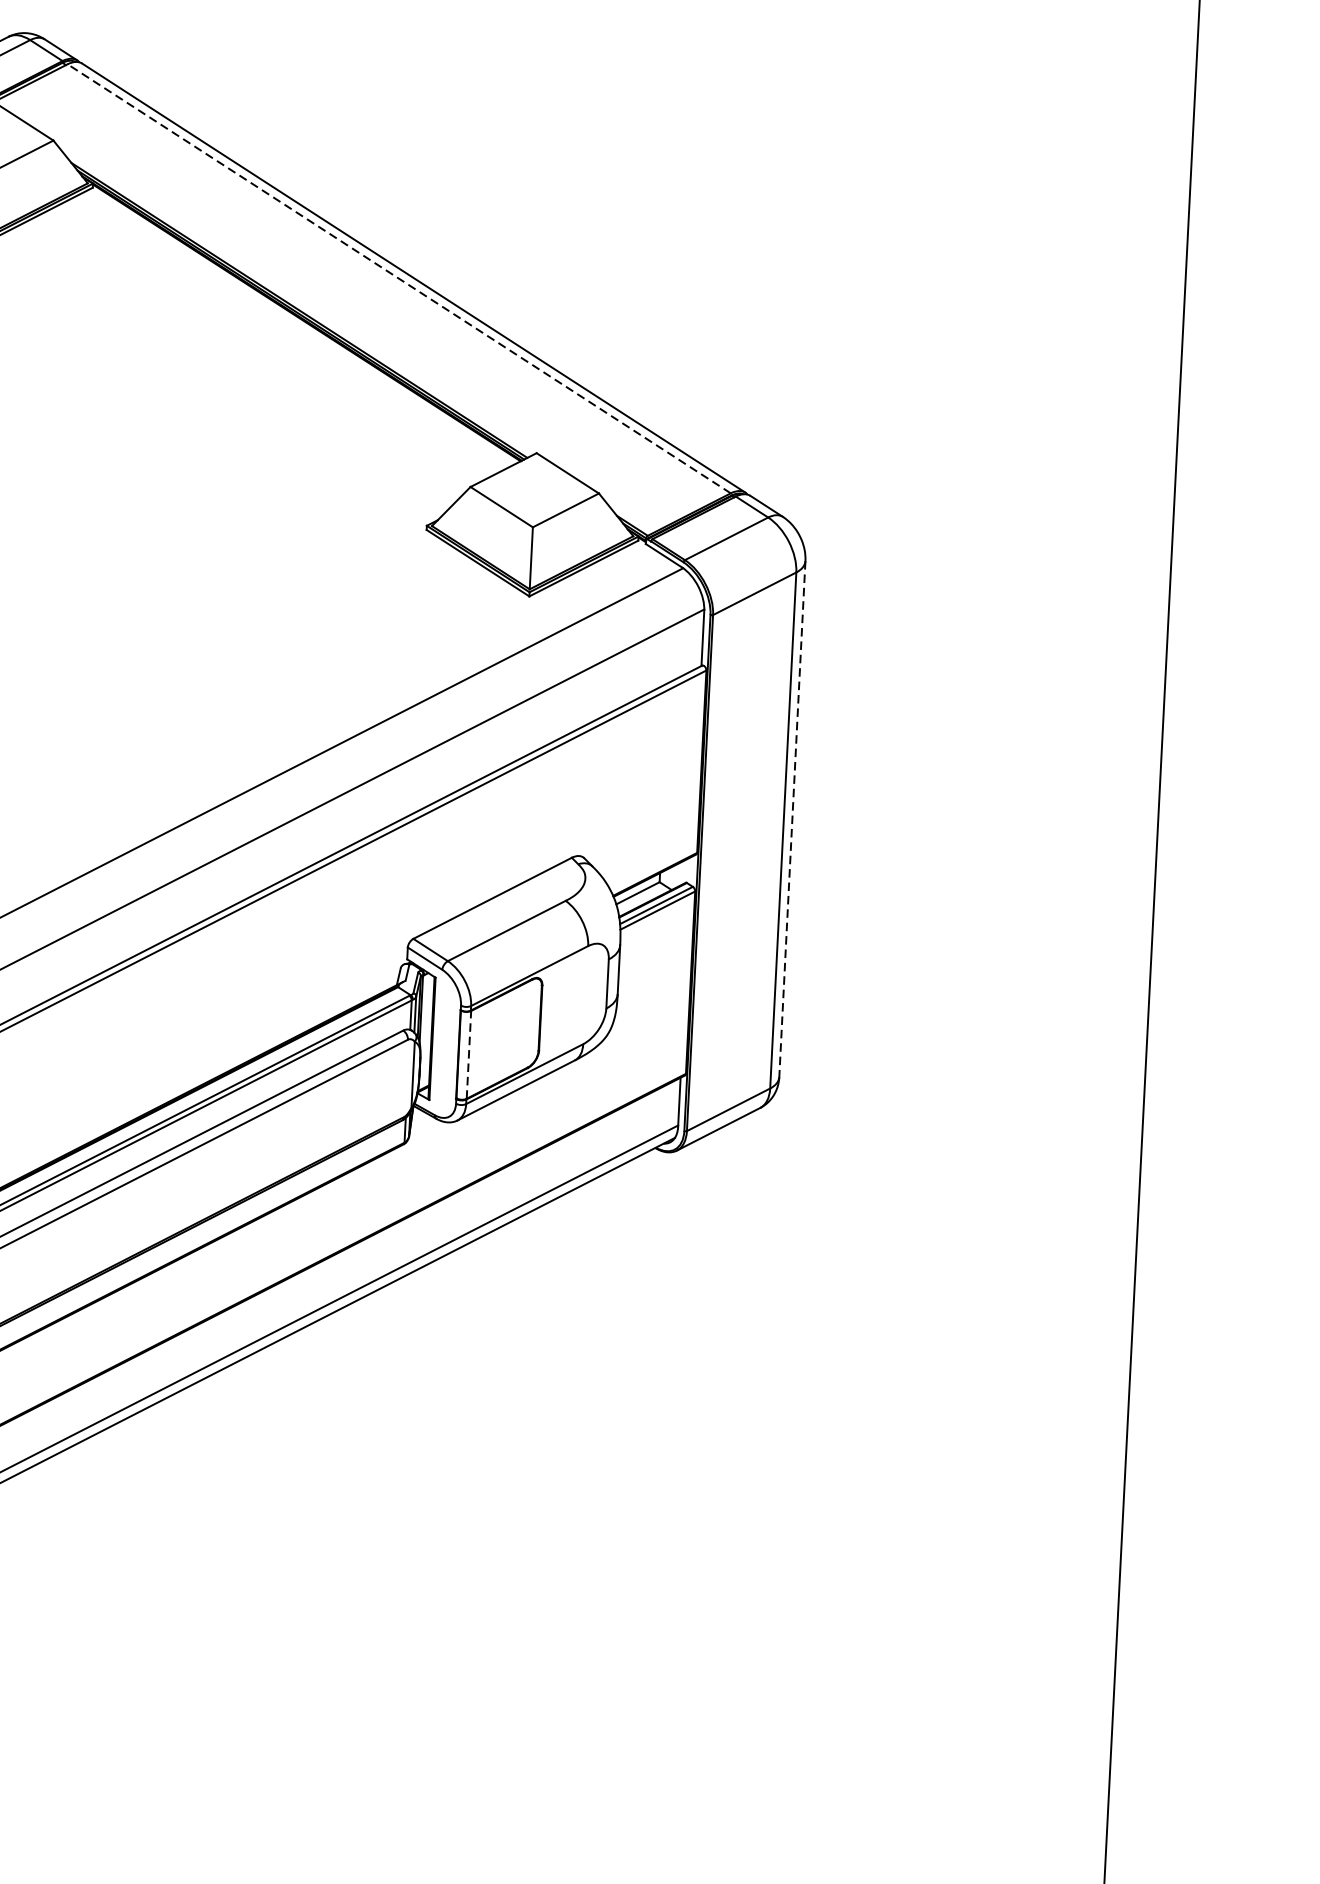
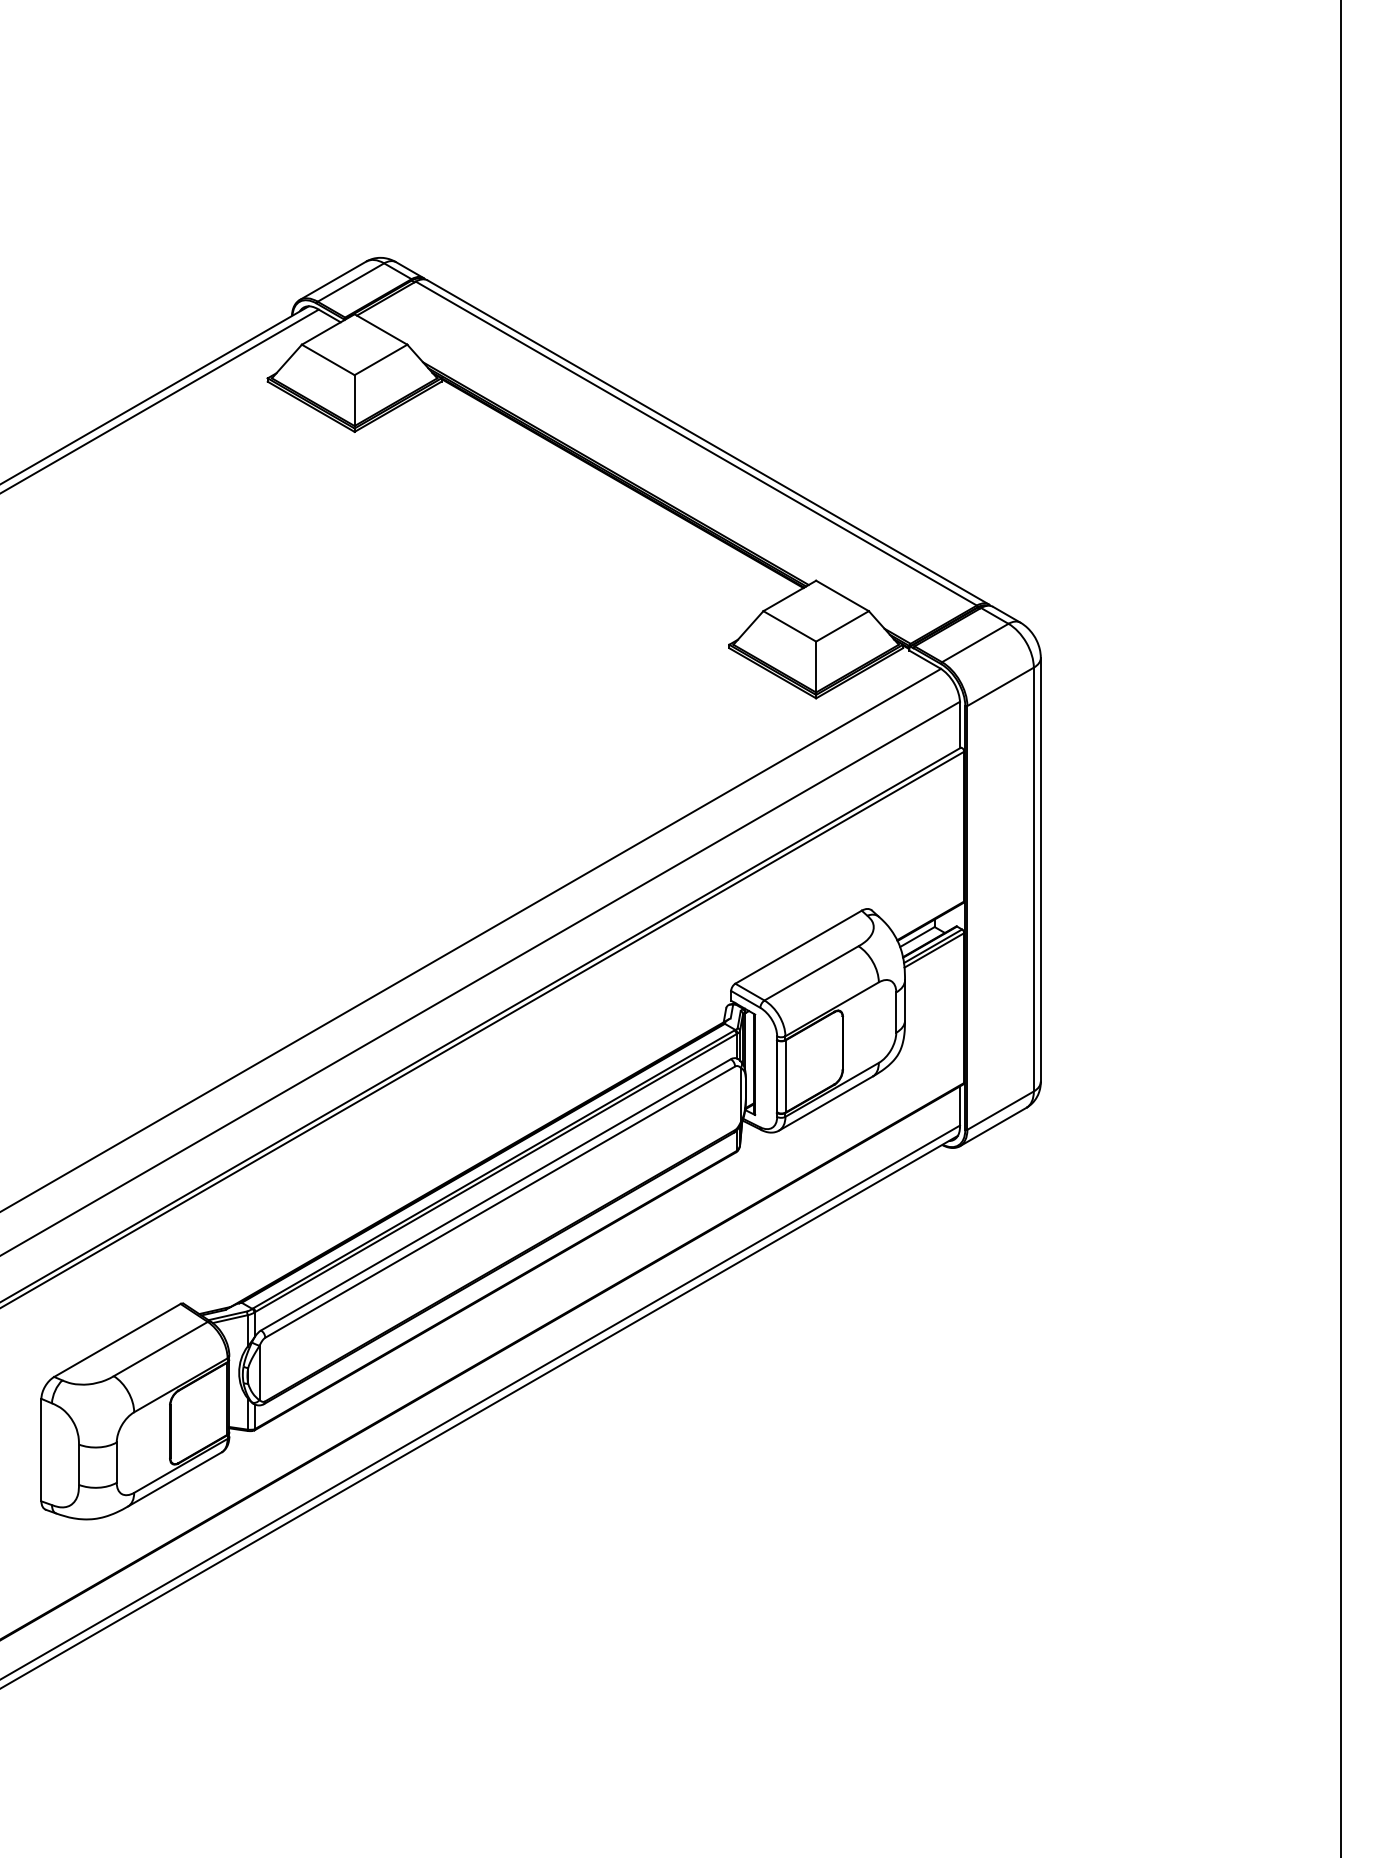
line: (399, 278) -> (696, 443), dashed -> solid
line: (792, 818) -> (1040, 869), dashed -> solid
line: (468, 1053) -> (785, 1075), dashed -> solid

